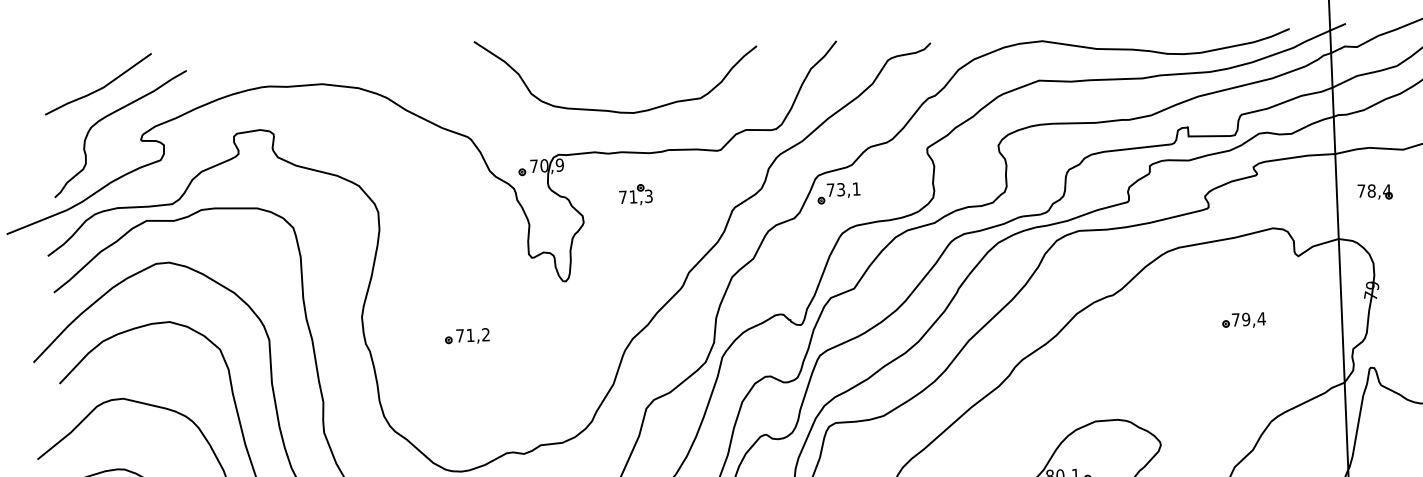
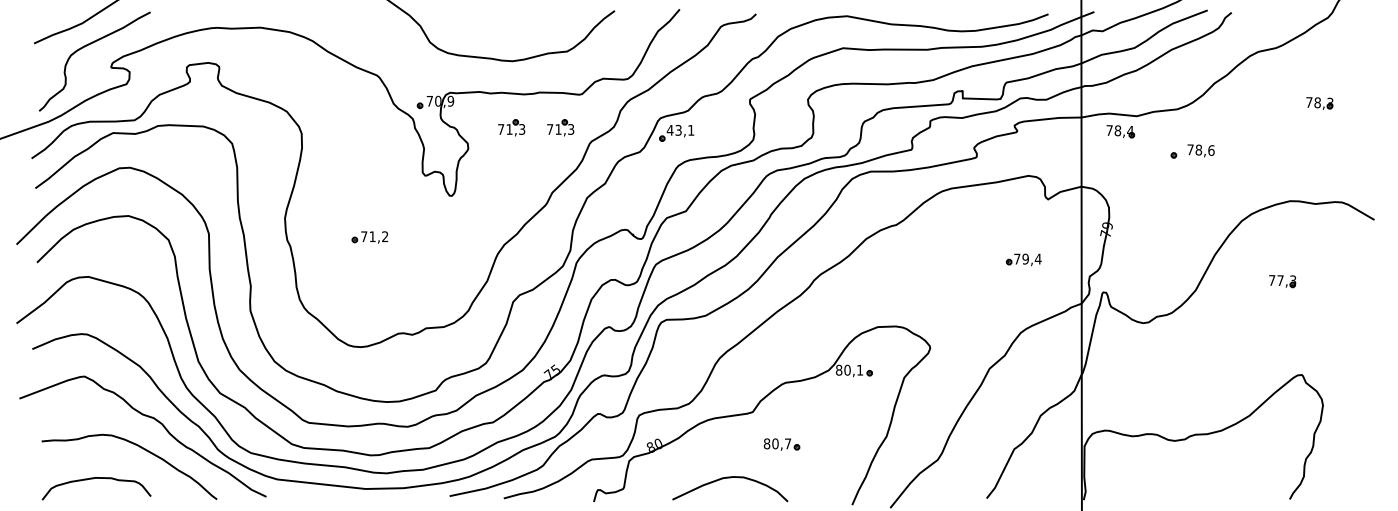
text: (829, 190) -> (669, 130), 73,1 -> 43,1
part: (695, 191) -> (560, 127), added
part: (1374, 191) -> (1120, 131), moved
part: (1243, 320) -> (1023, 259), moved

